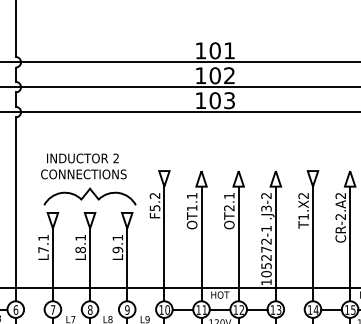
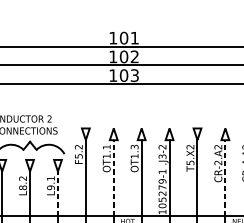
text: (229, 201) -> (134, 151), OT2.1 -> OT1.3
text: (303, 216) -> (190, 162), T1.X2 -> T5.X2
line: (201, 236) -> (113, 177), solid -> dashed
line: (350, 236) -> (225, 177), solid -> dashed
text: (80, 237) -> (22, 178), L8.1 -> L8.2
text: (266, 241) -> (162, 181), 105272-1 -> 105279-1
line: (127, 258) -> (58, 194), solid -> dashed

